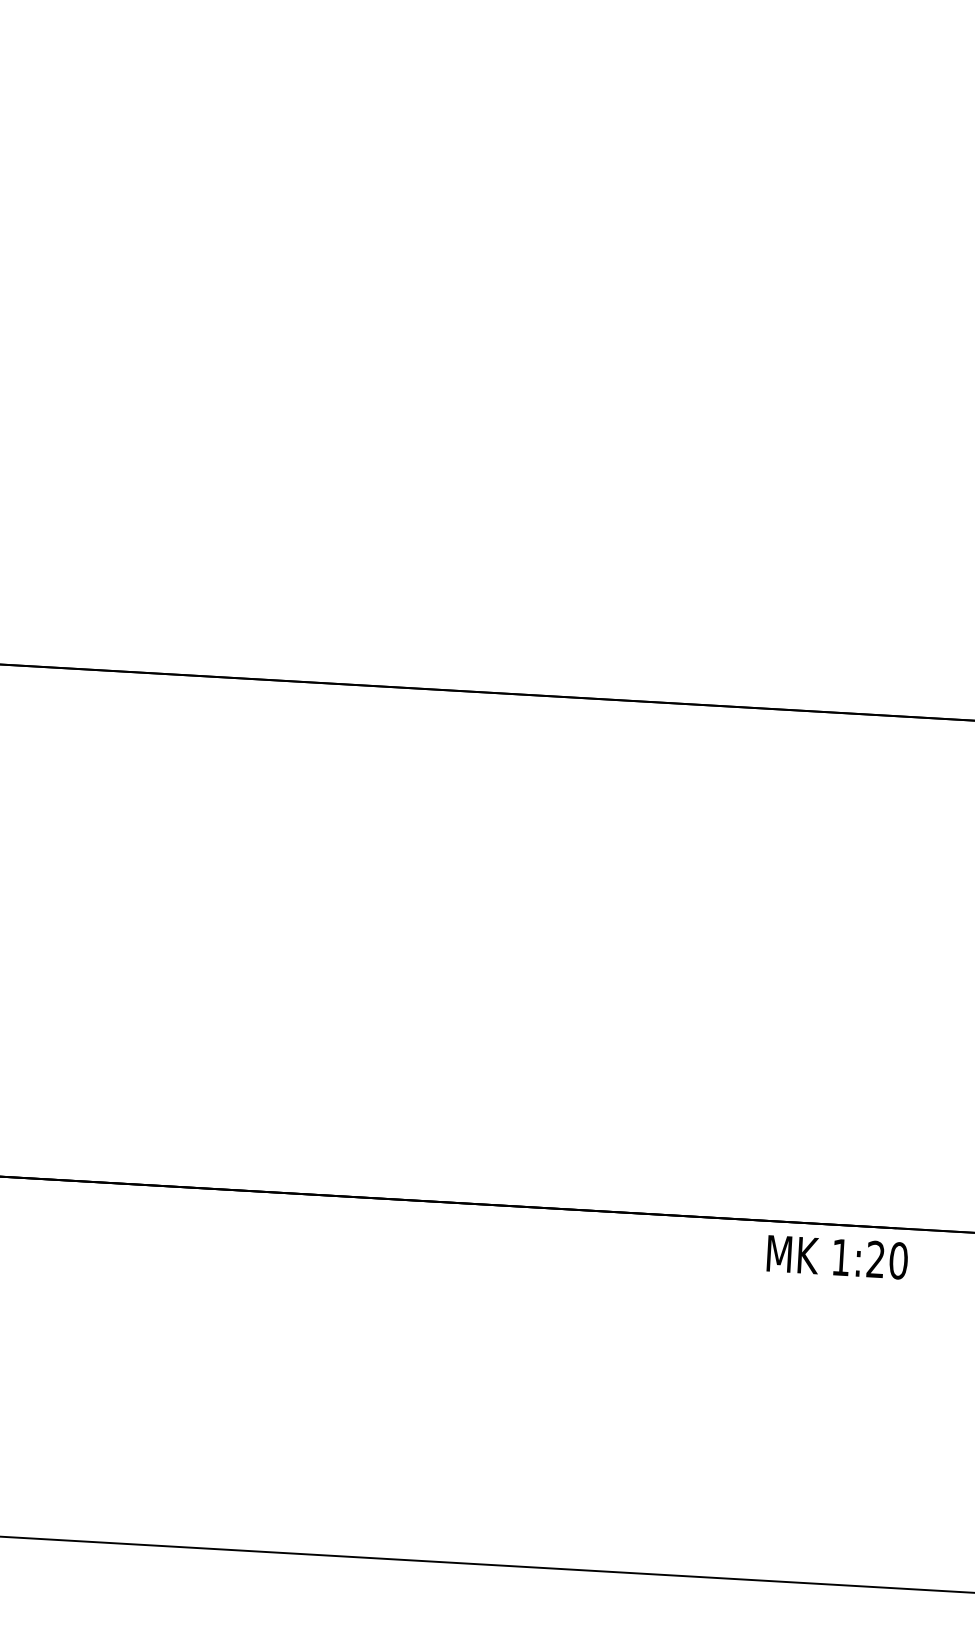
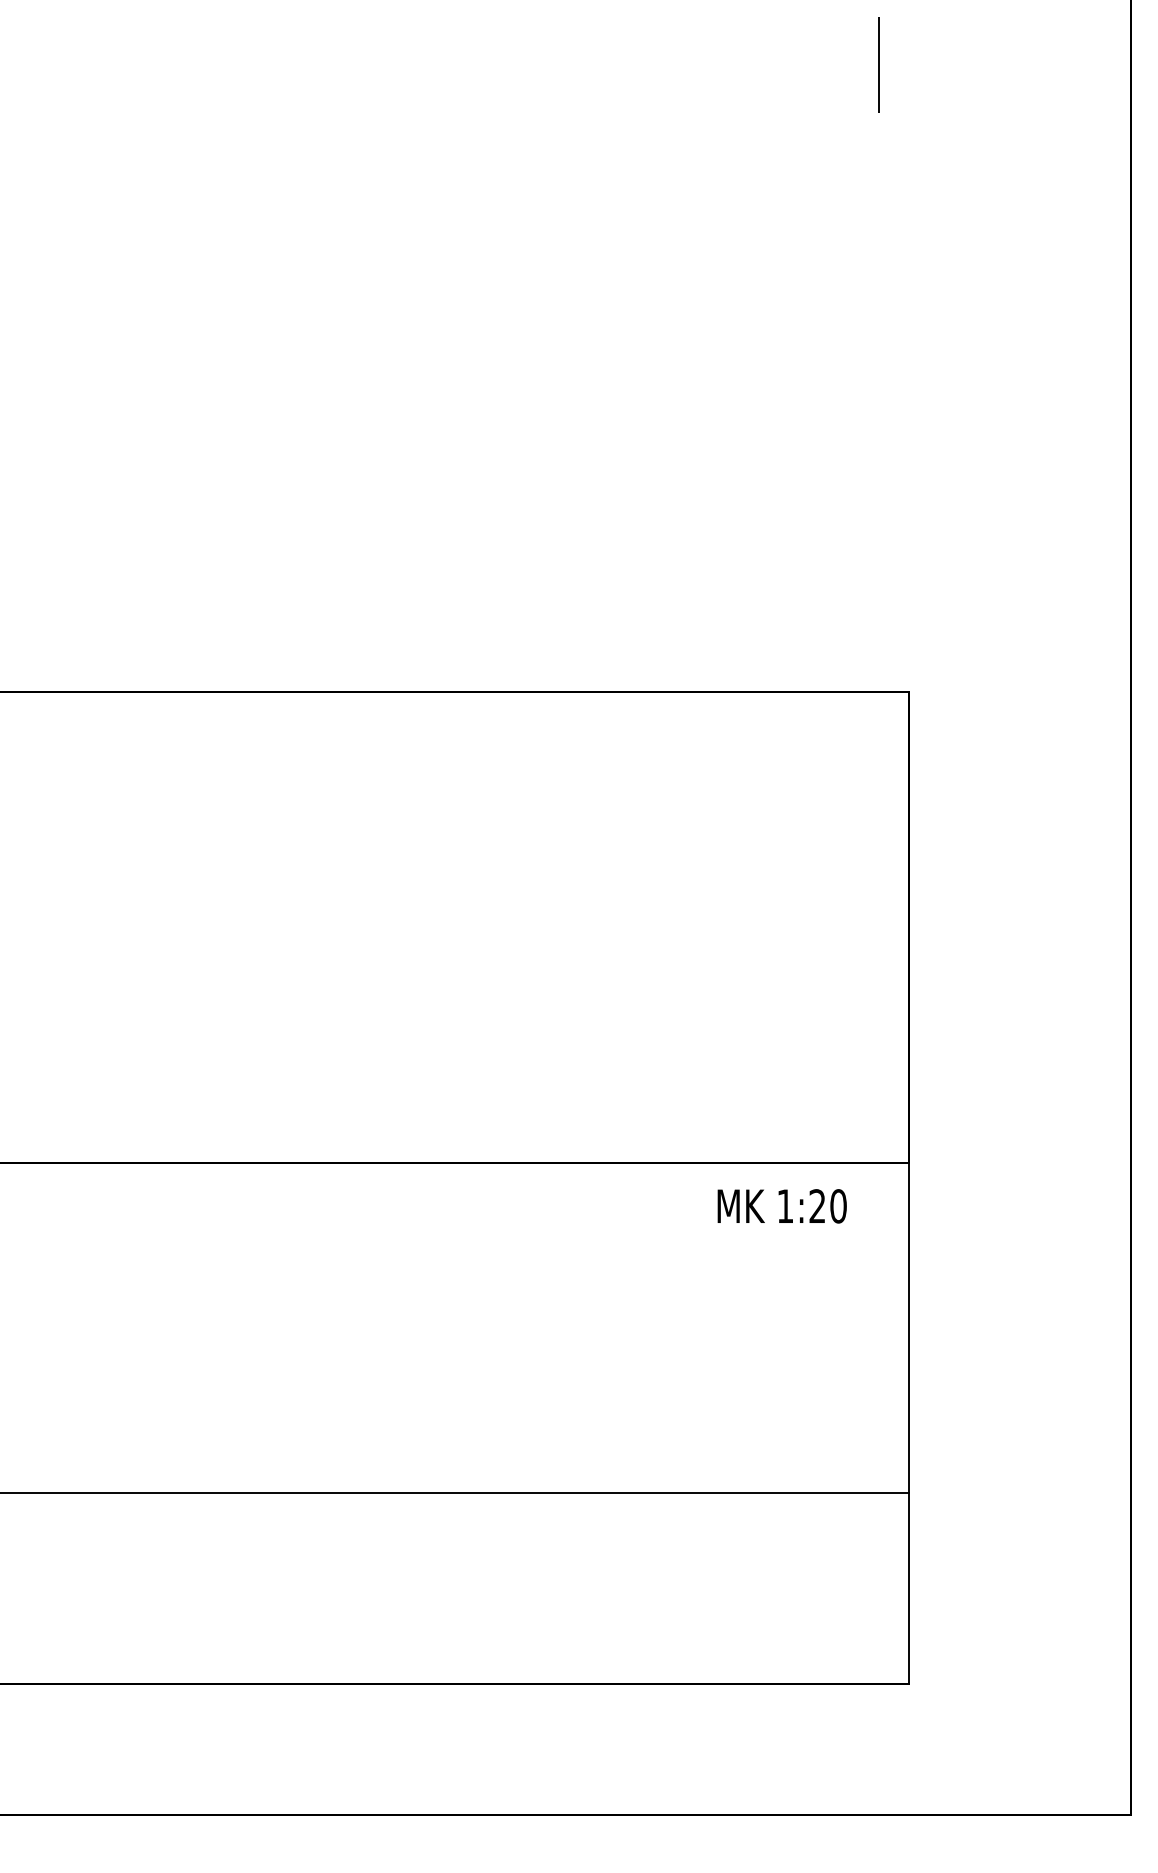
text: (836, 1257) -> (781, 1206), moved

